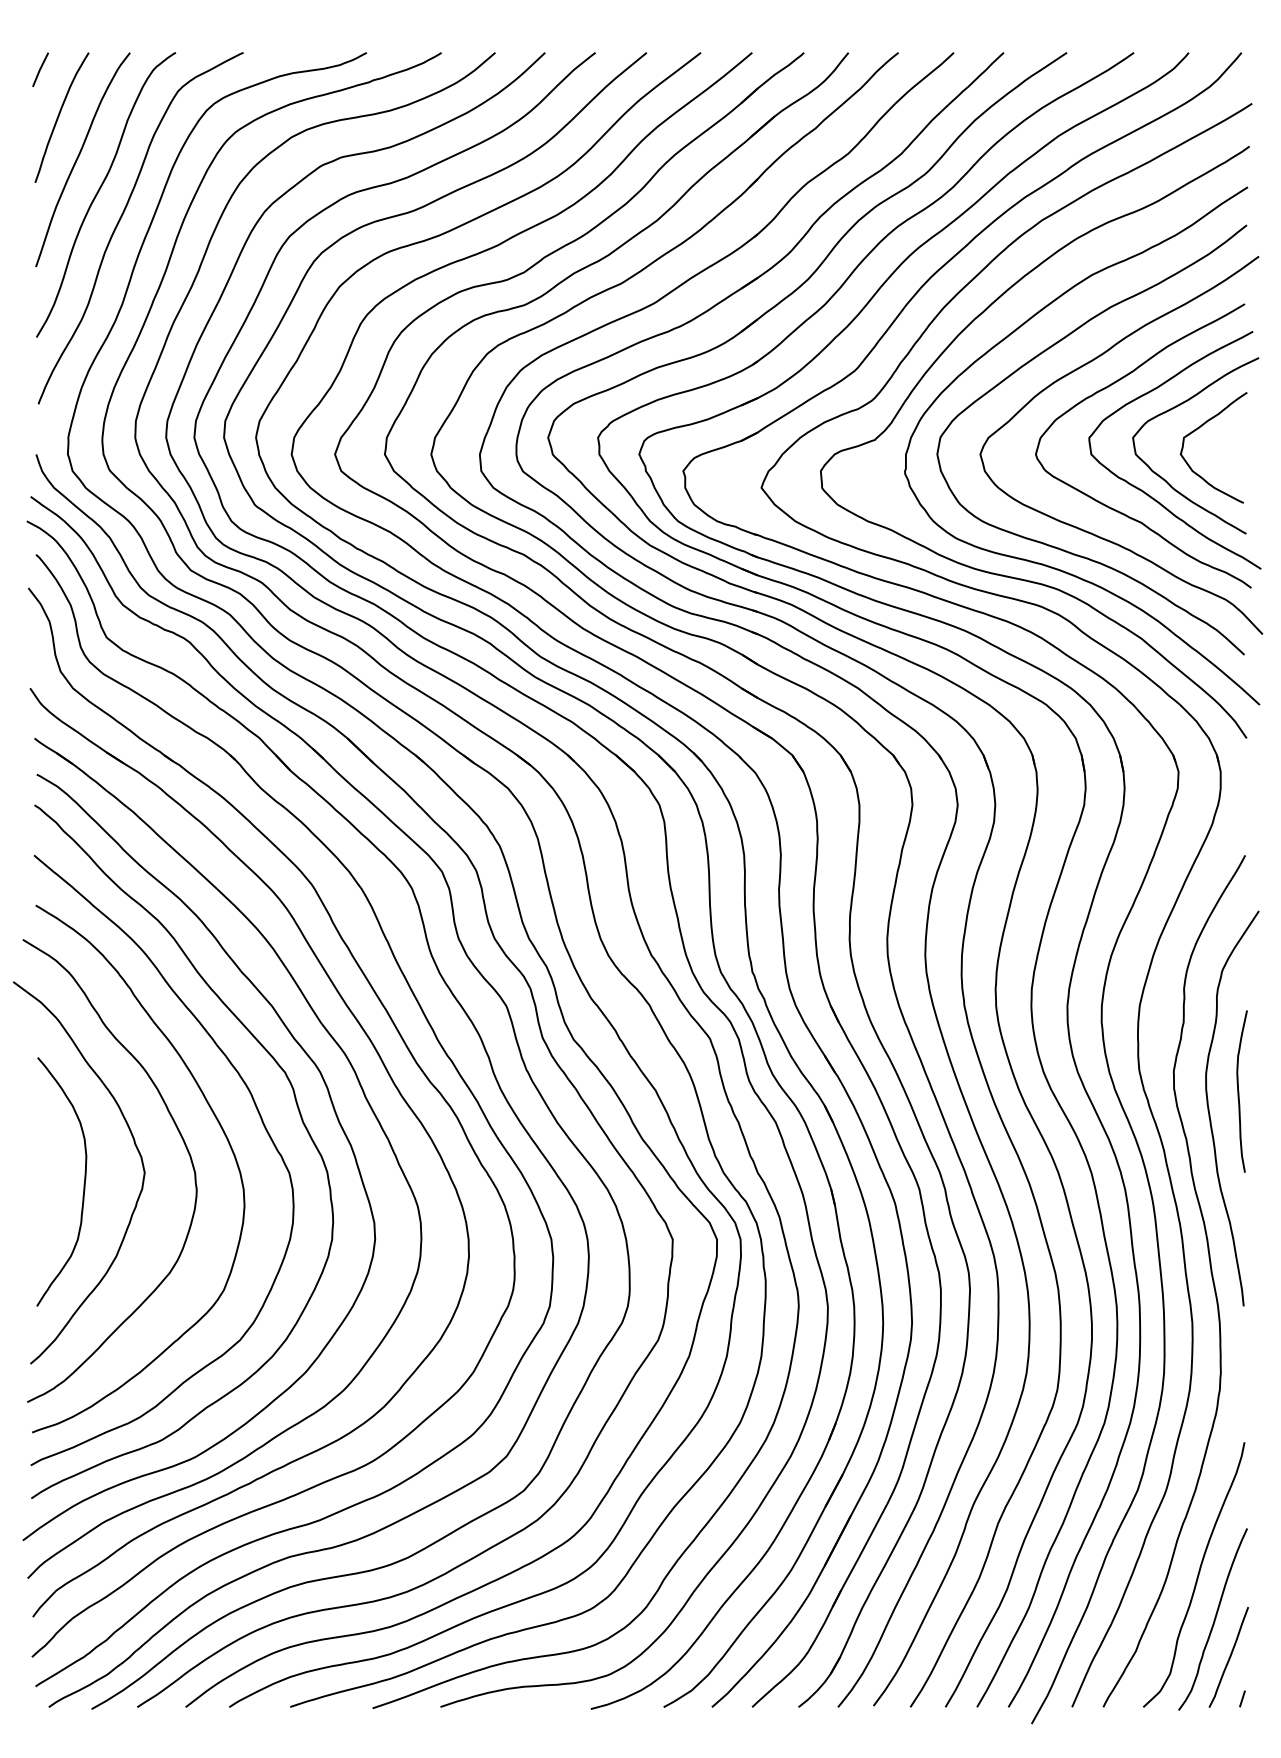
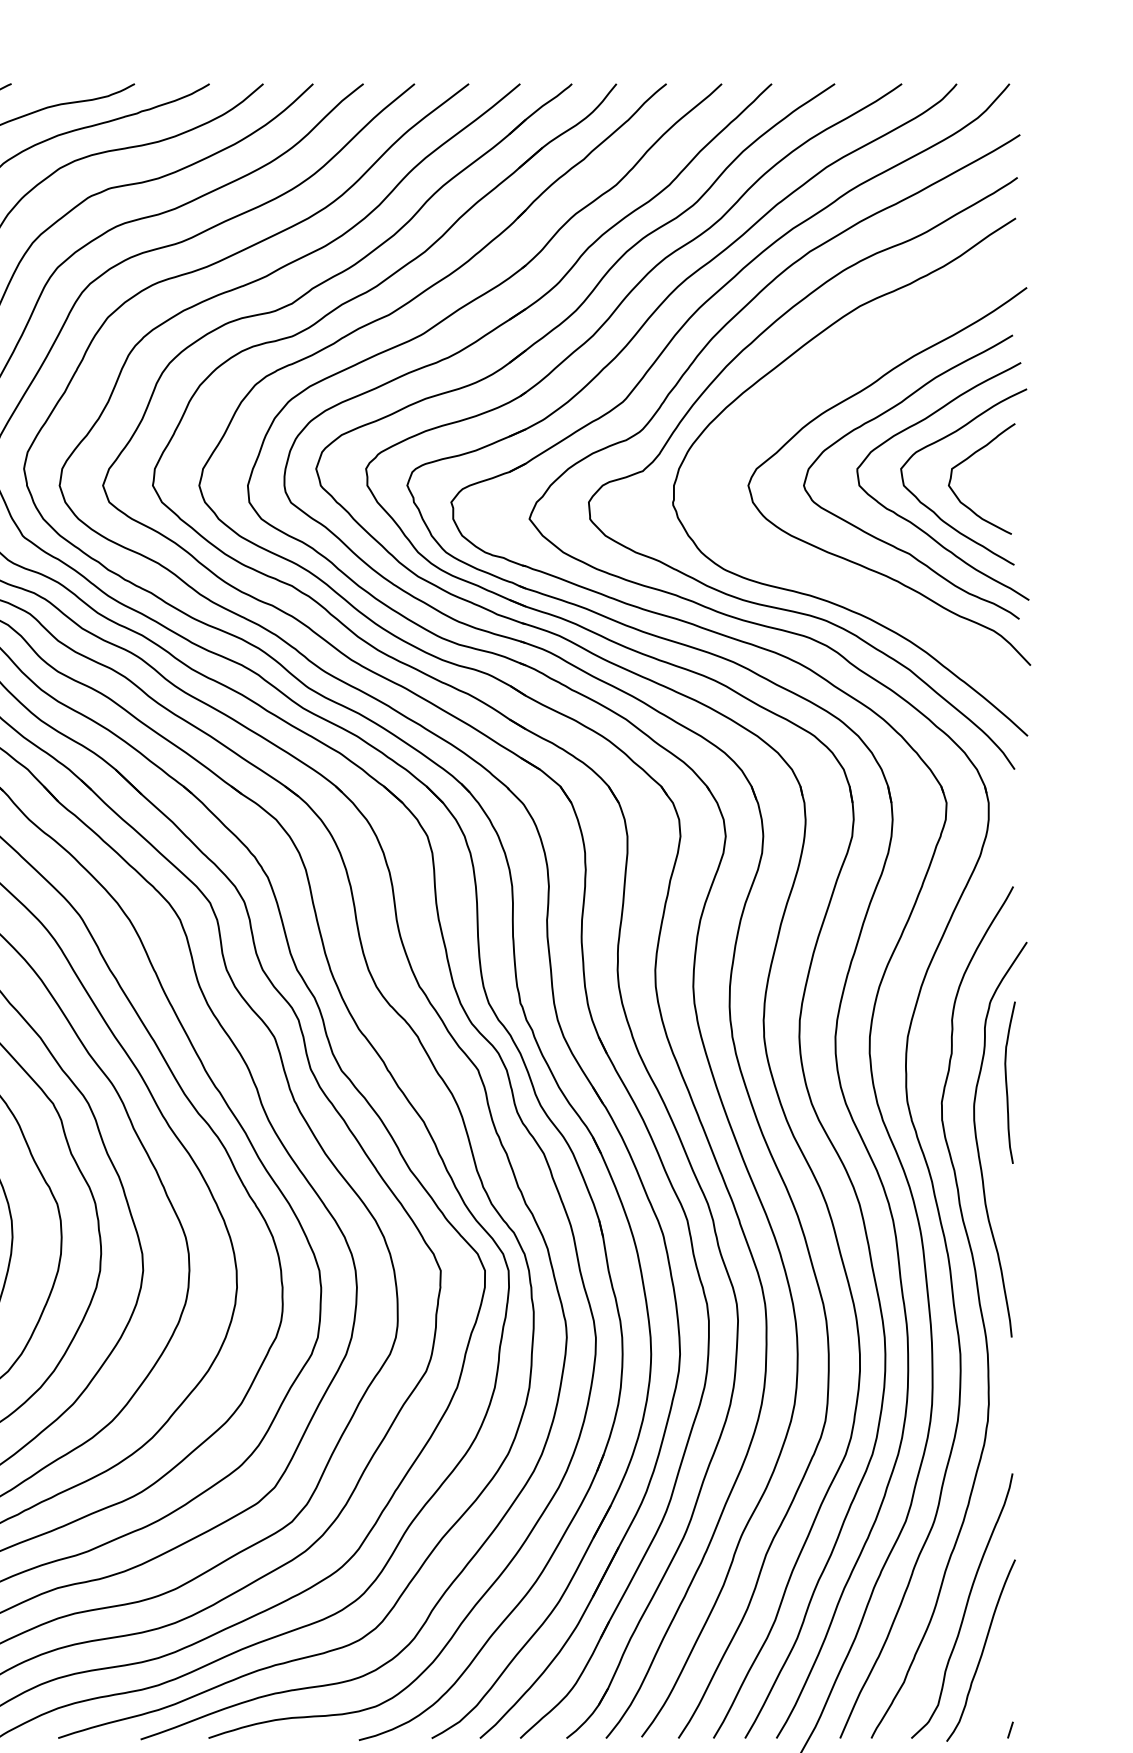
curve: (1034, 359) -> (802, 390), removed
curve: (1239, 1091) -> (1007, 1082), moved
curve: (1229, 1657) -> (997, 1688), removed

